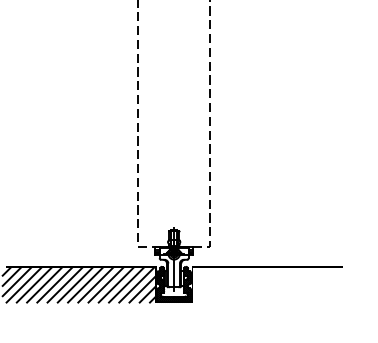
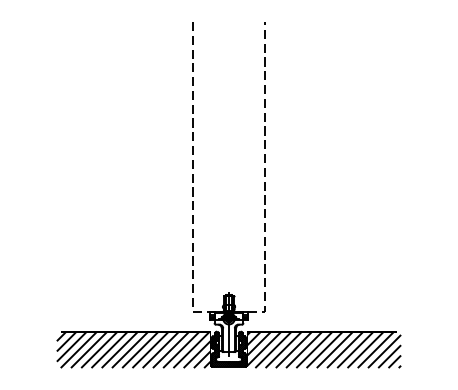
hatch: (269, 284) -> (324, 349), added

